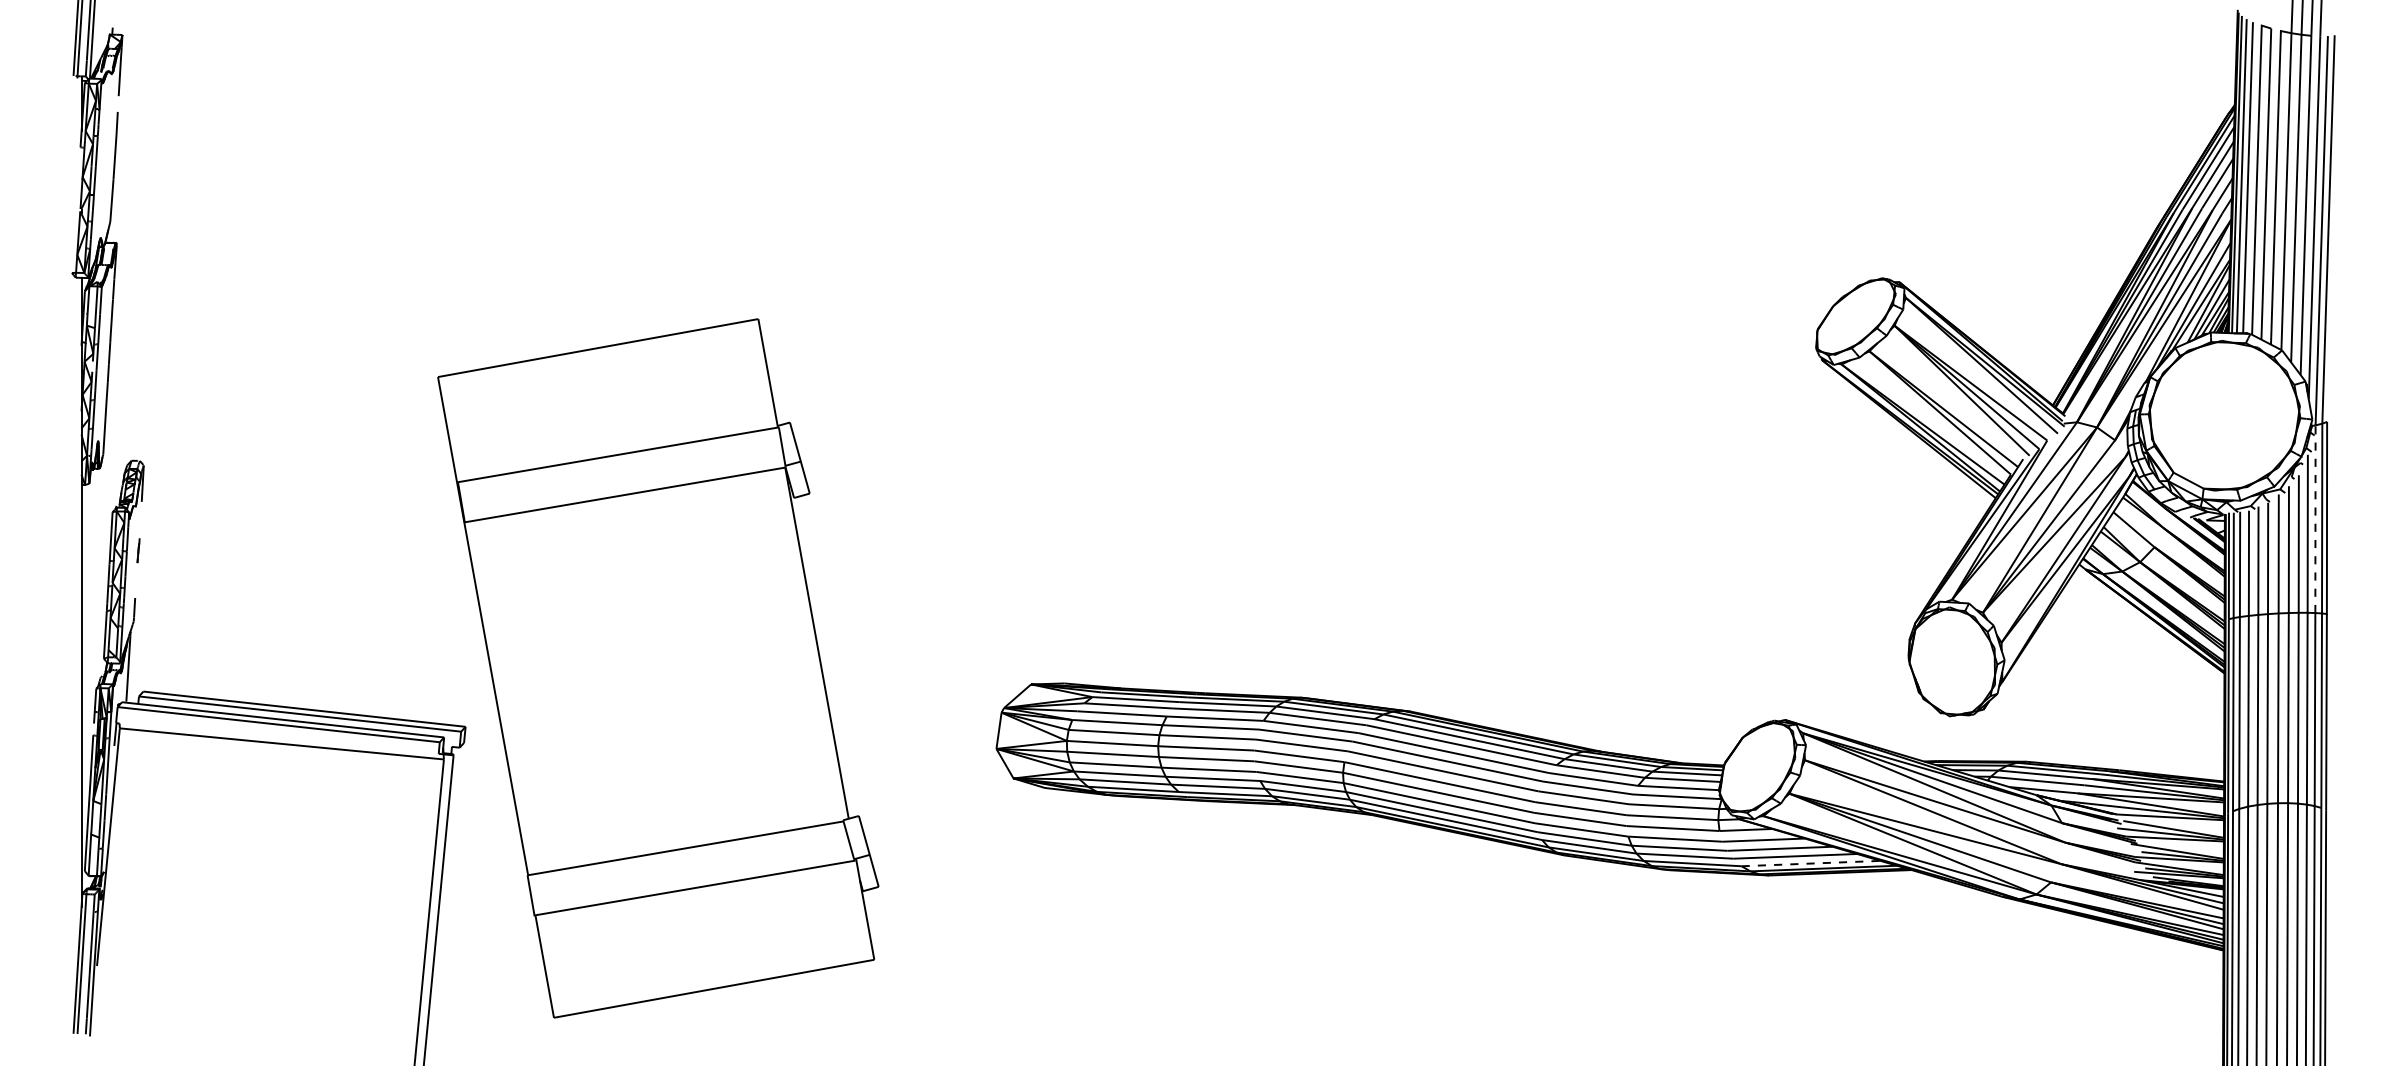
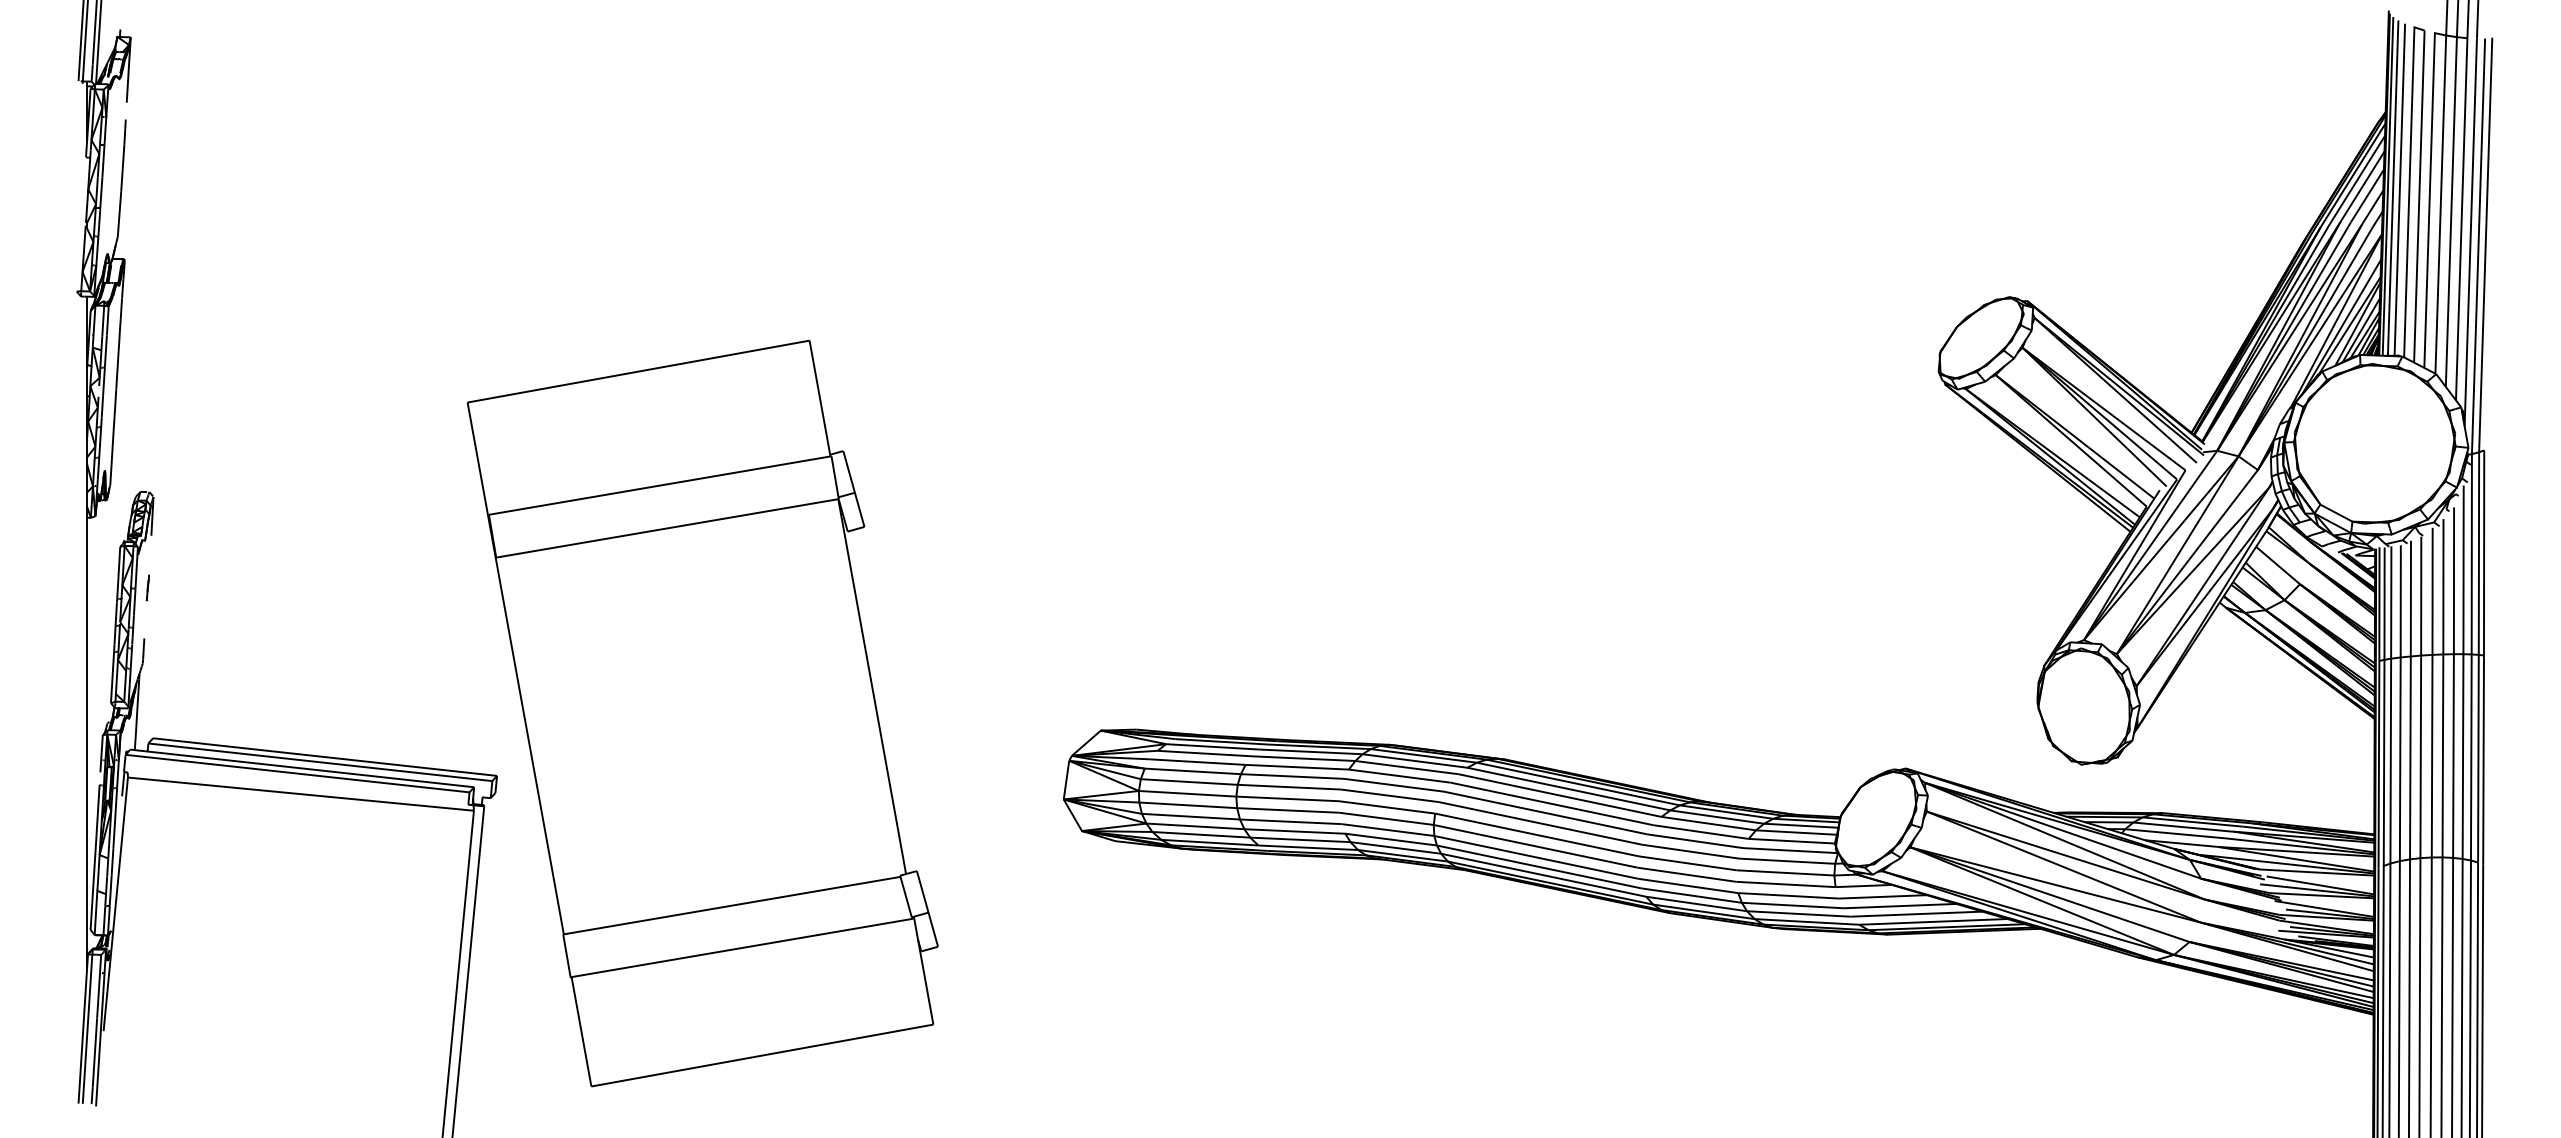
line: (2315, 519) -> (2471, 554), dashed -> solid
line: (1811, 863) -> (1933, 921), dashed -> solid

